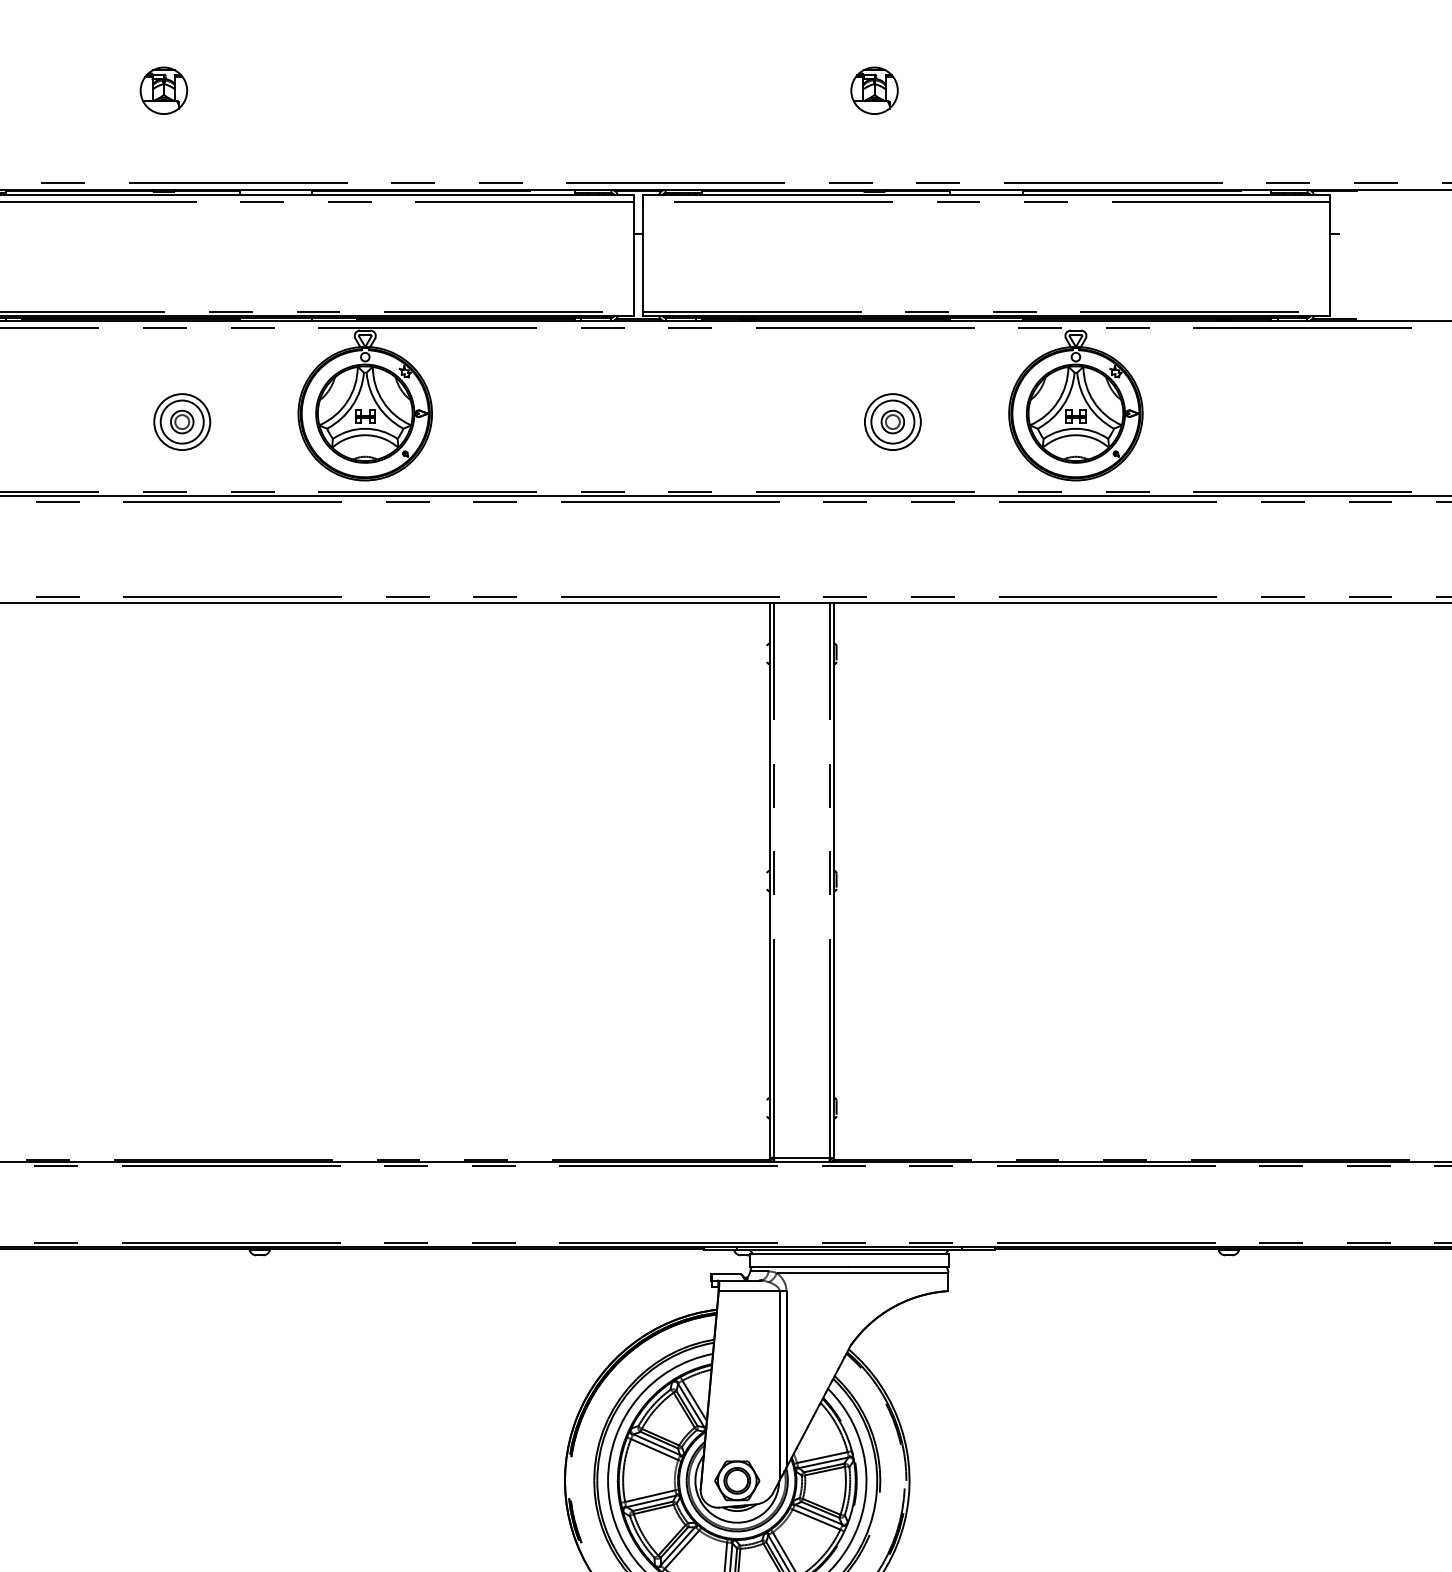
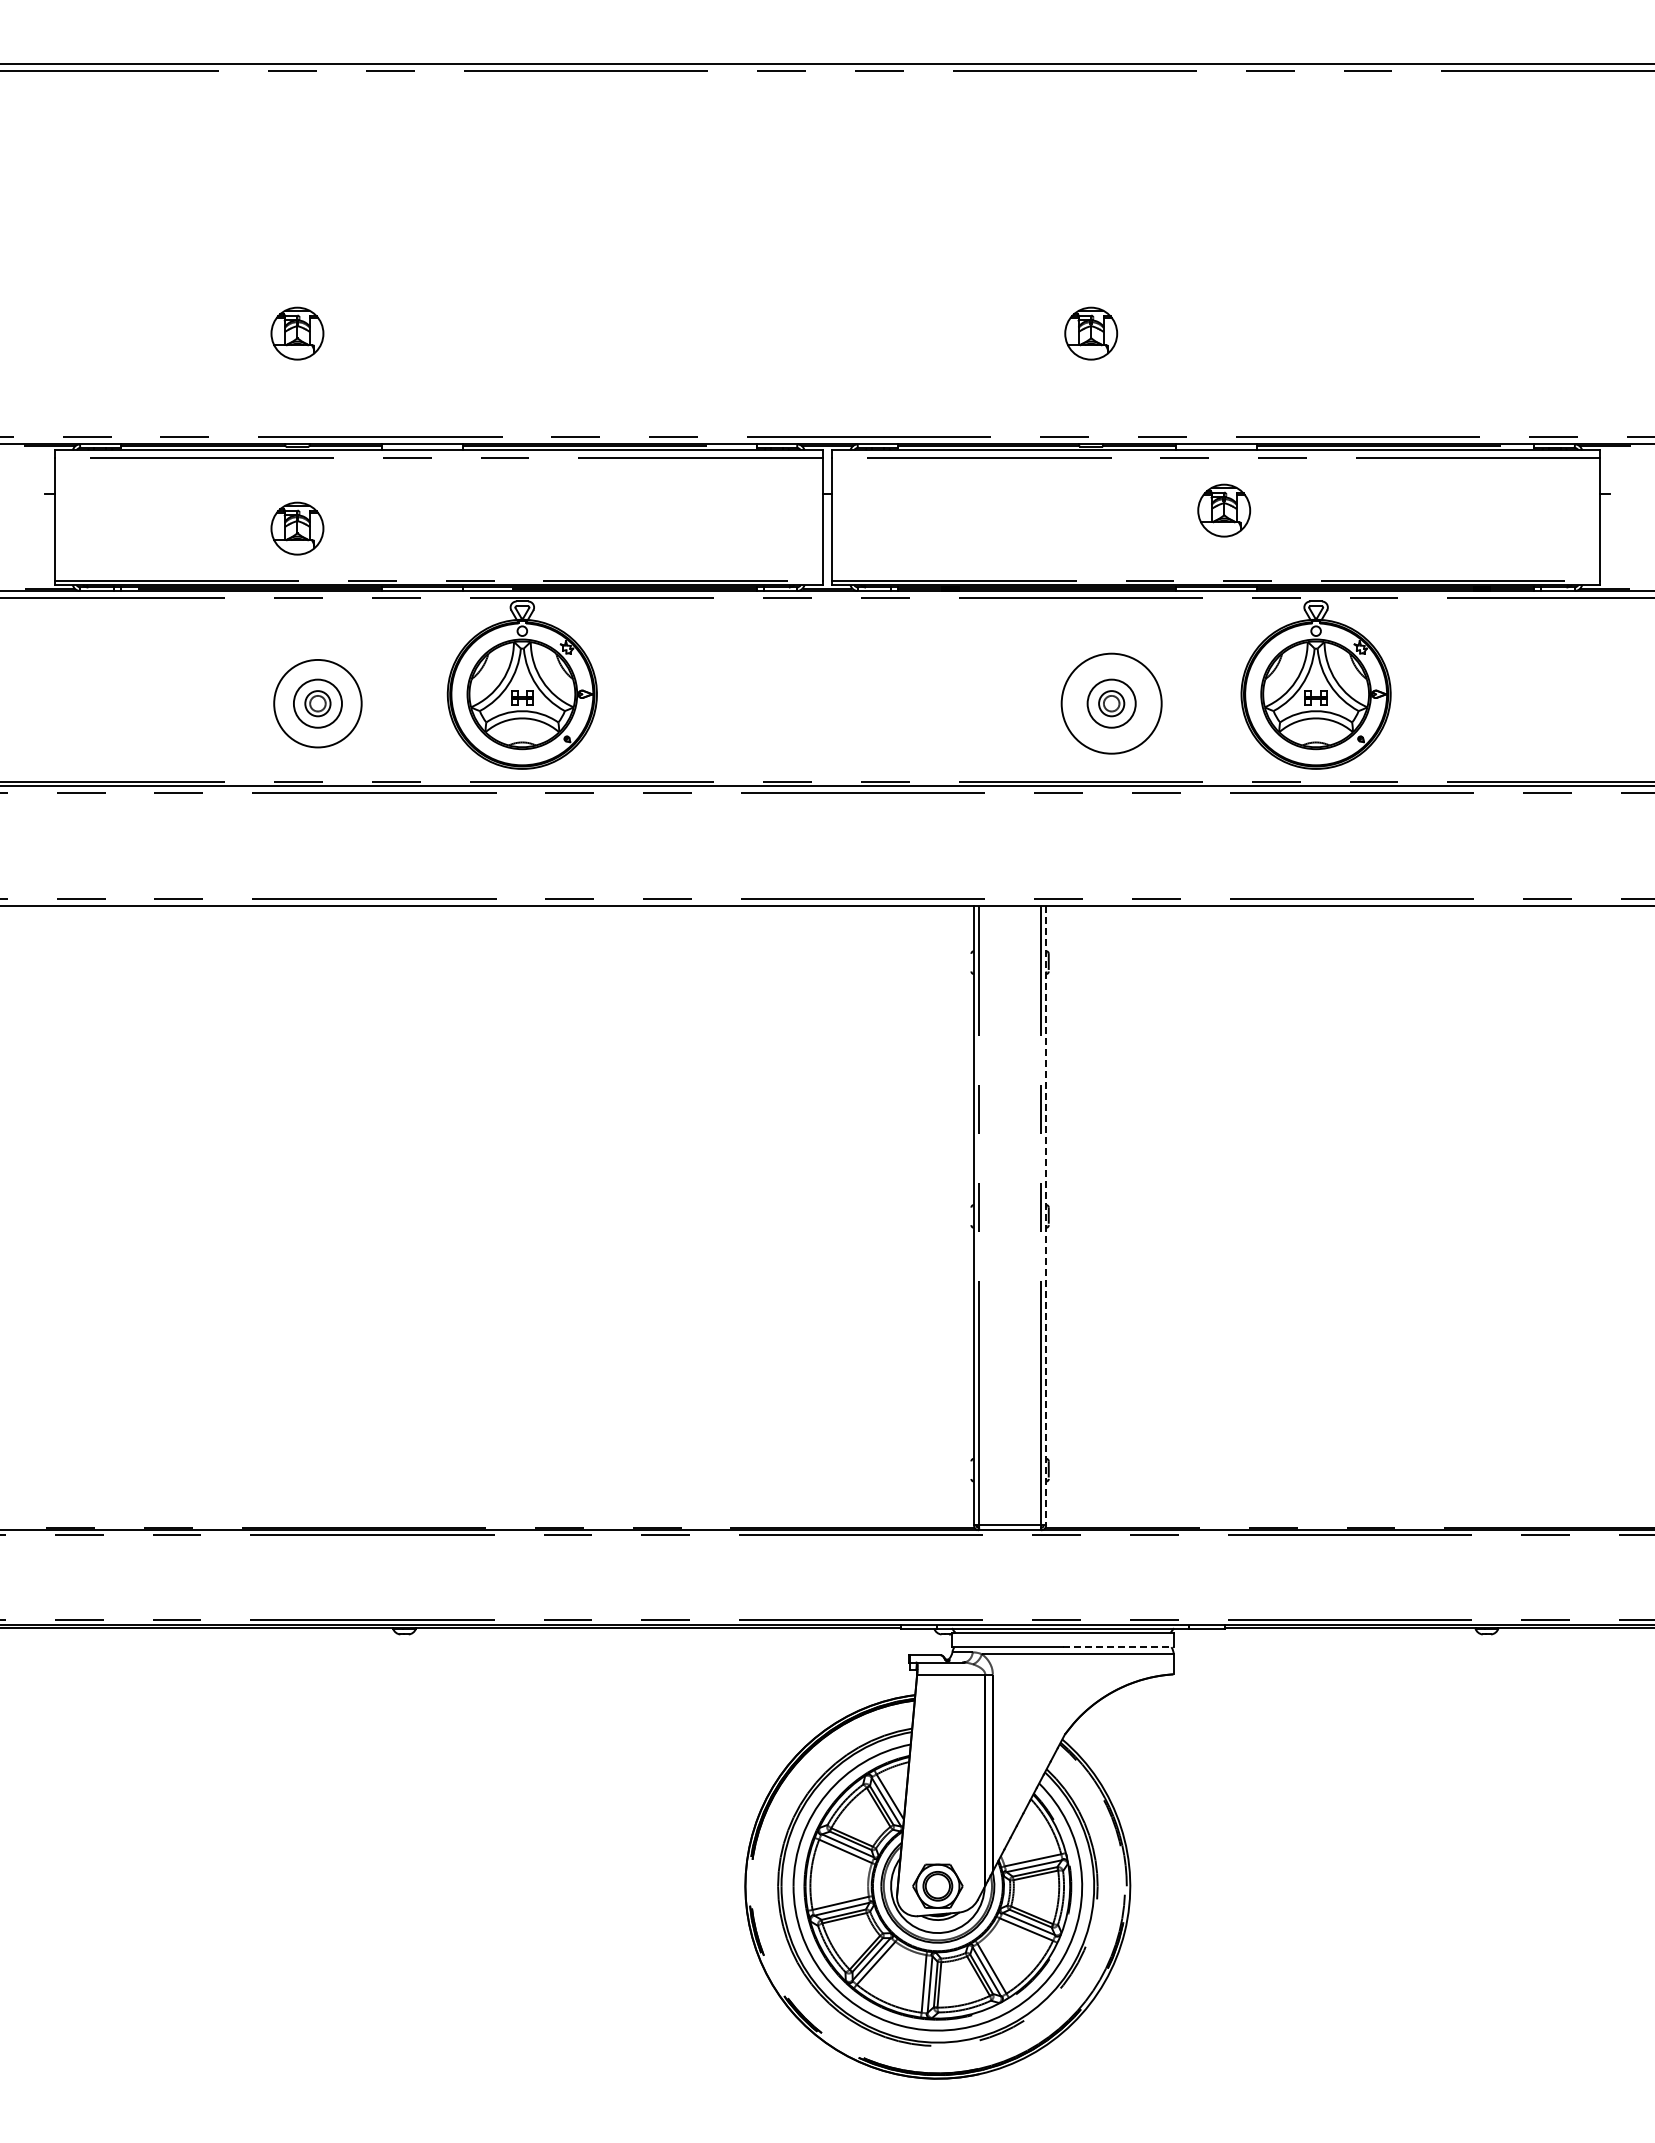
part: (993, 249) -> (1224, 510), added
part: (163, 265) -> (297, 528), added
circle: (181, 421) -> (317, 703), size x1.4
circle: (892, 421) -> (1111, 703), size x1.6
line: (834, 880) -> (1046, 1215), solid -> dashed
line: (898, 1267) -> (1118, 1647), solid -> dashed

